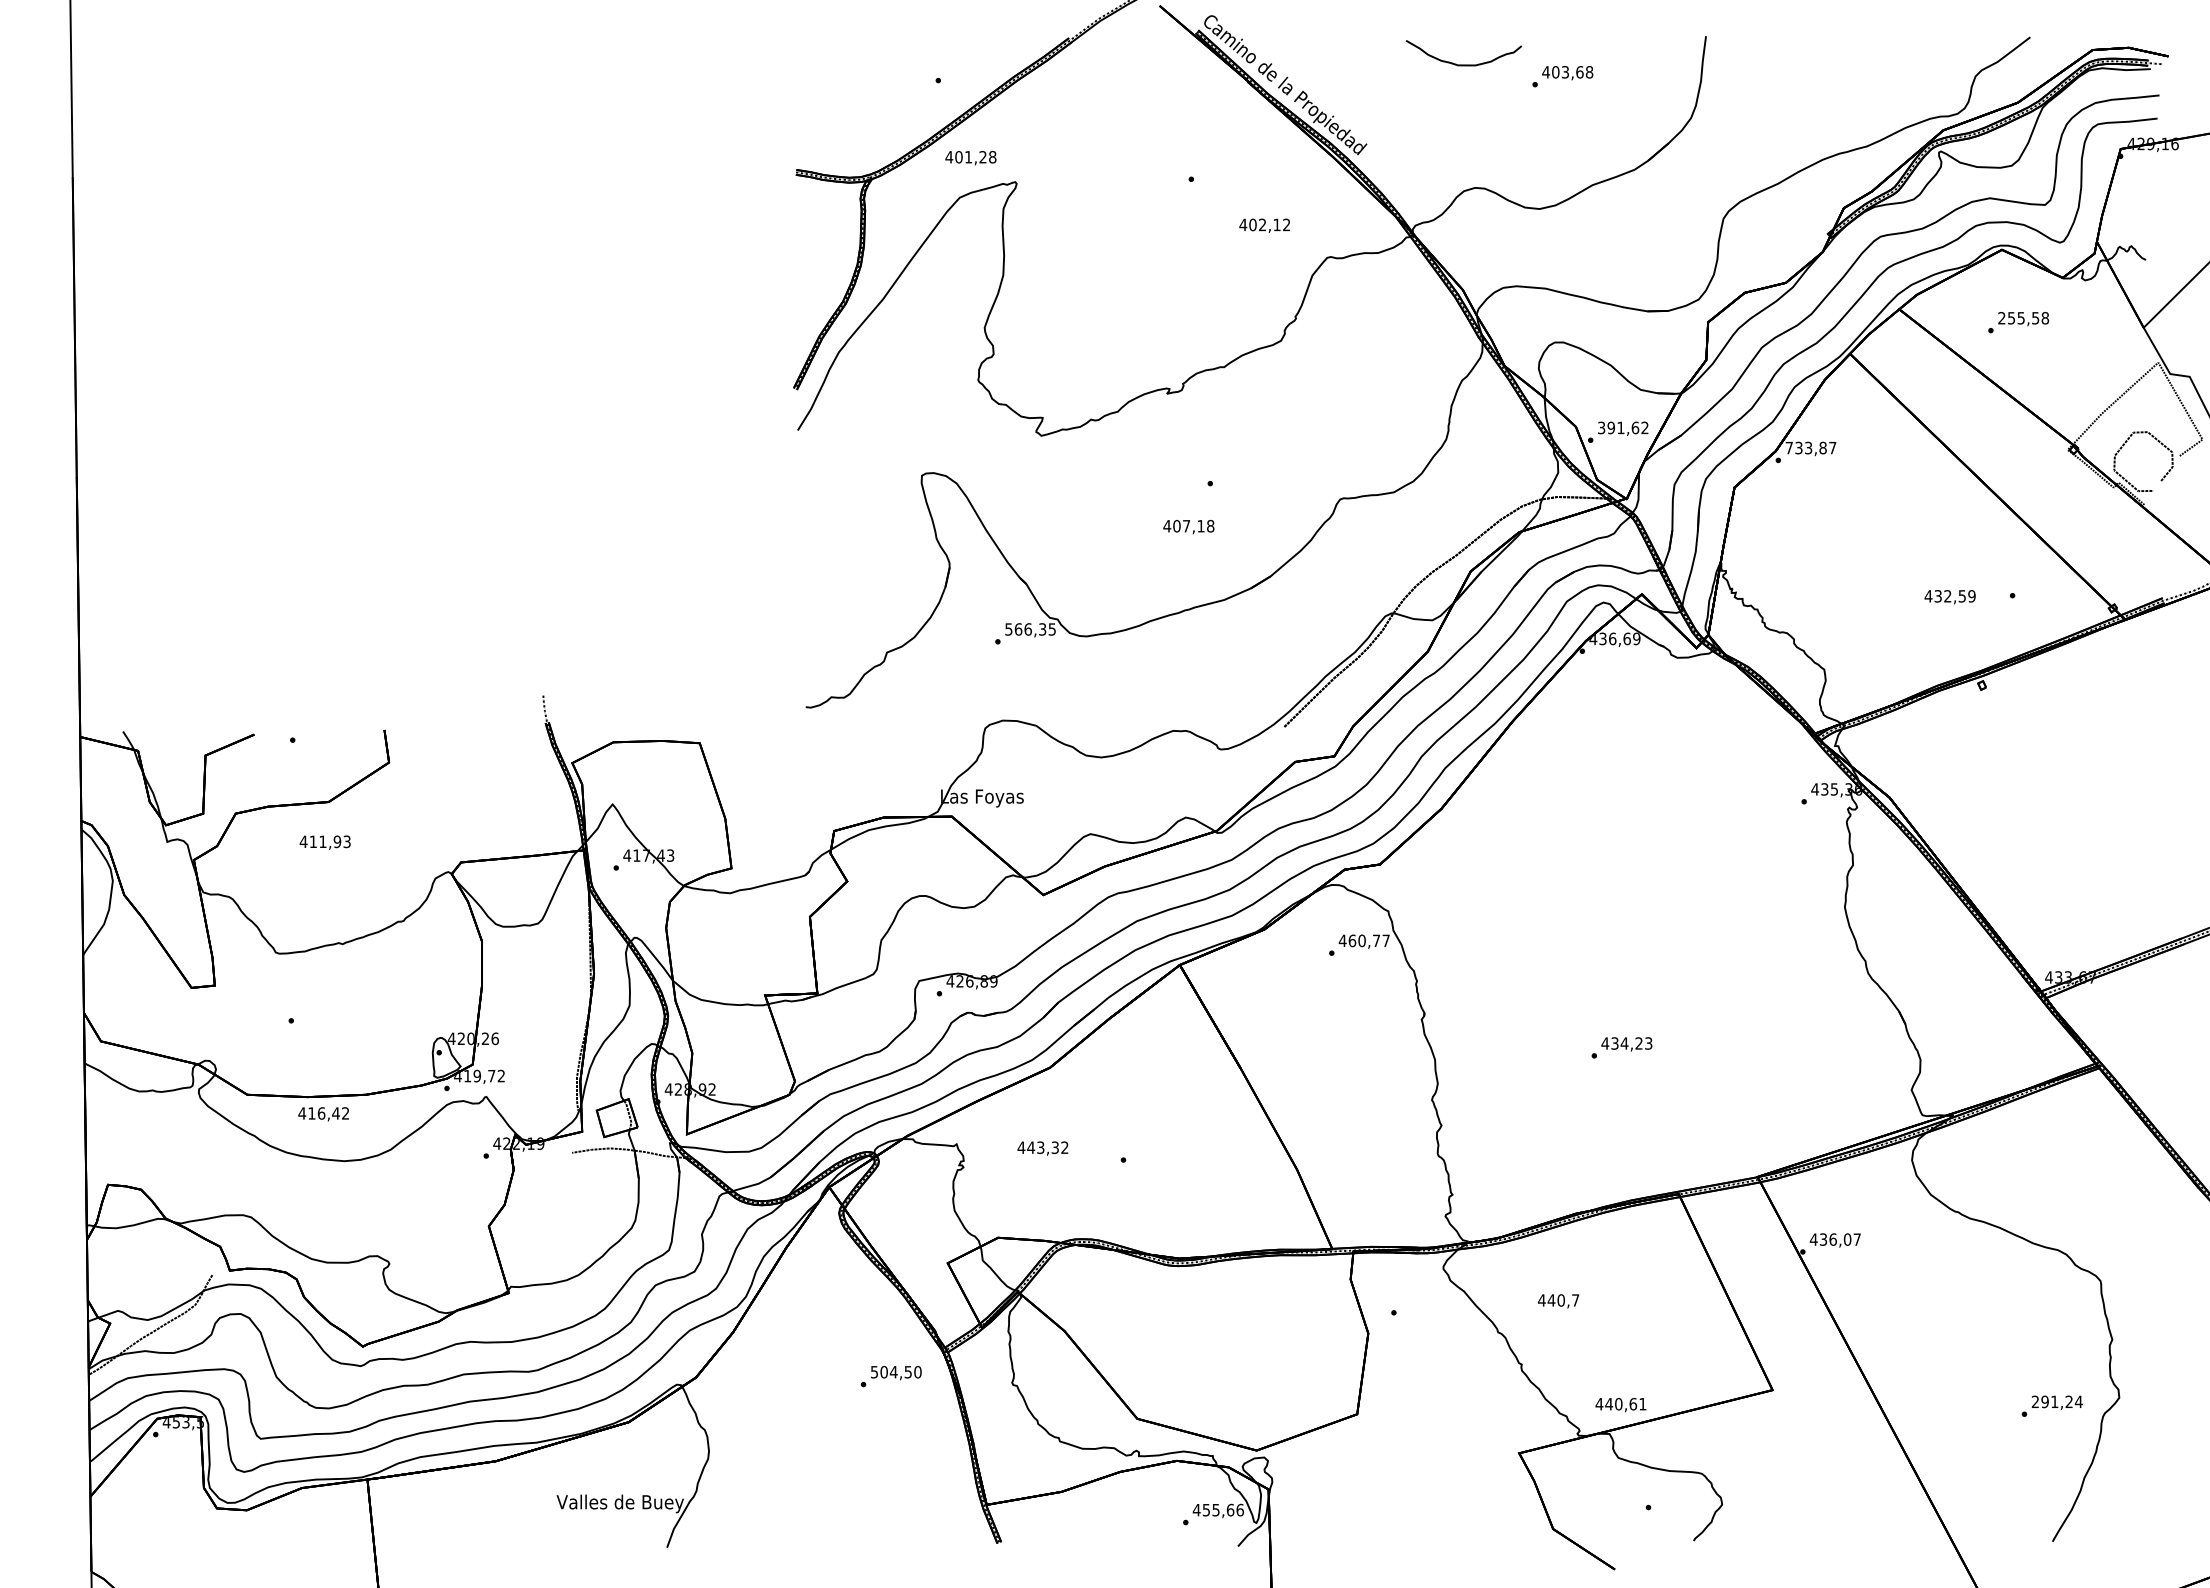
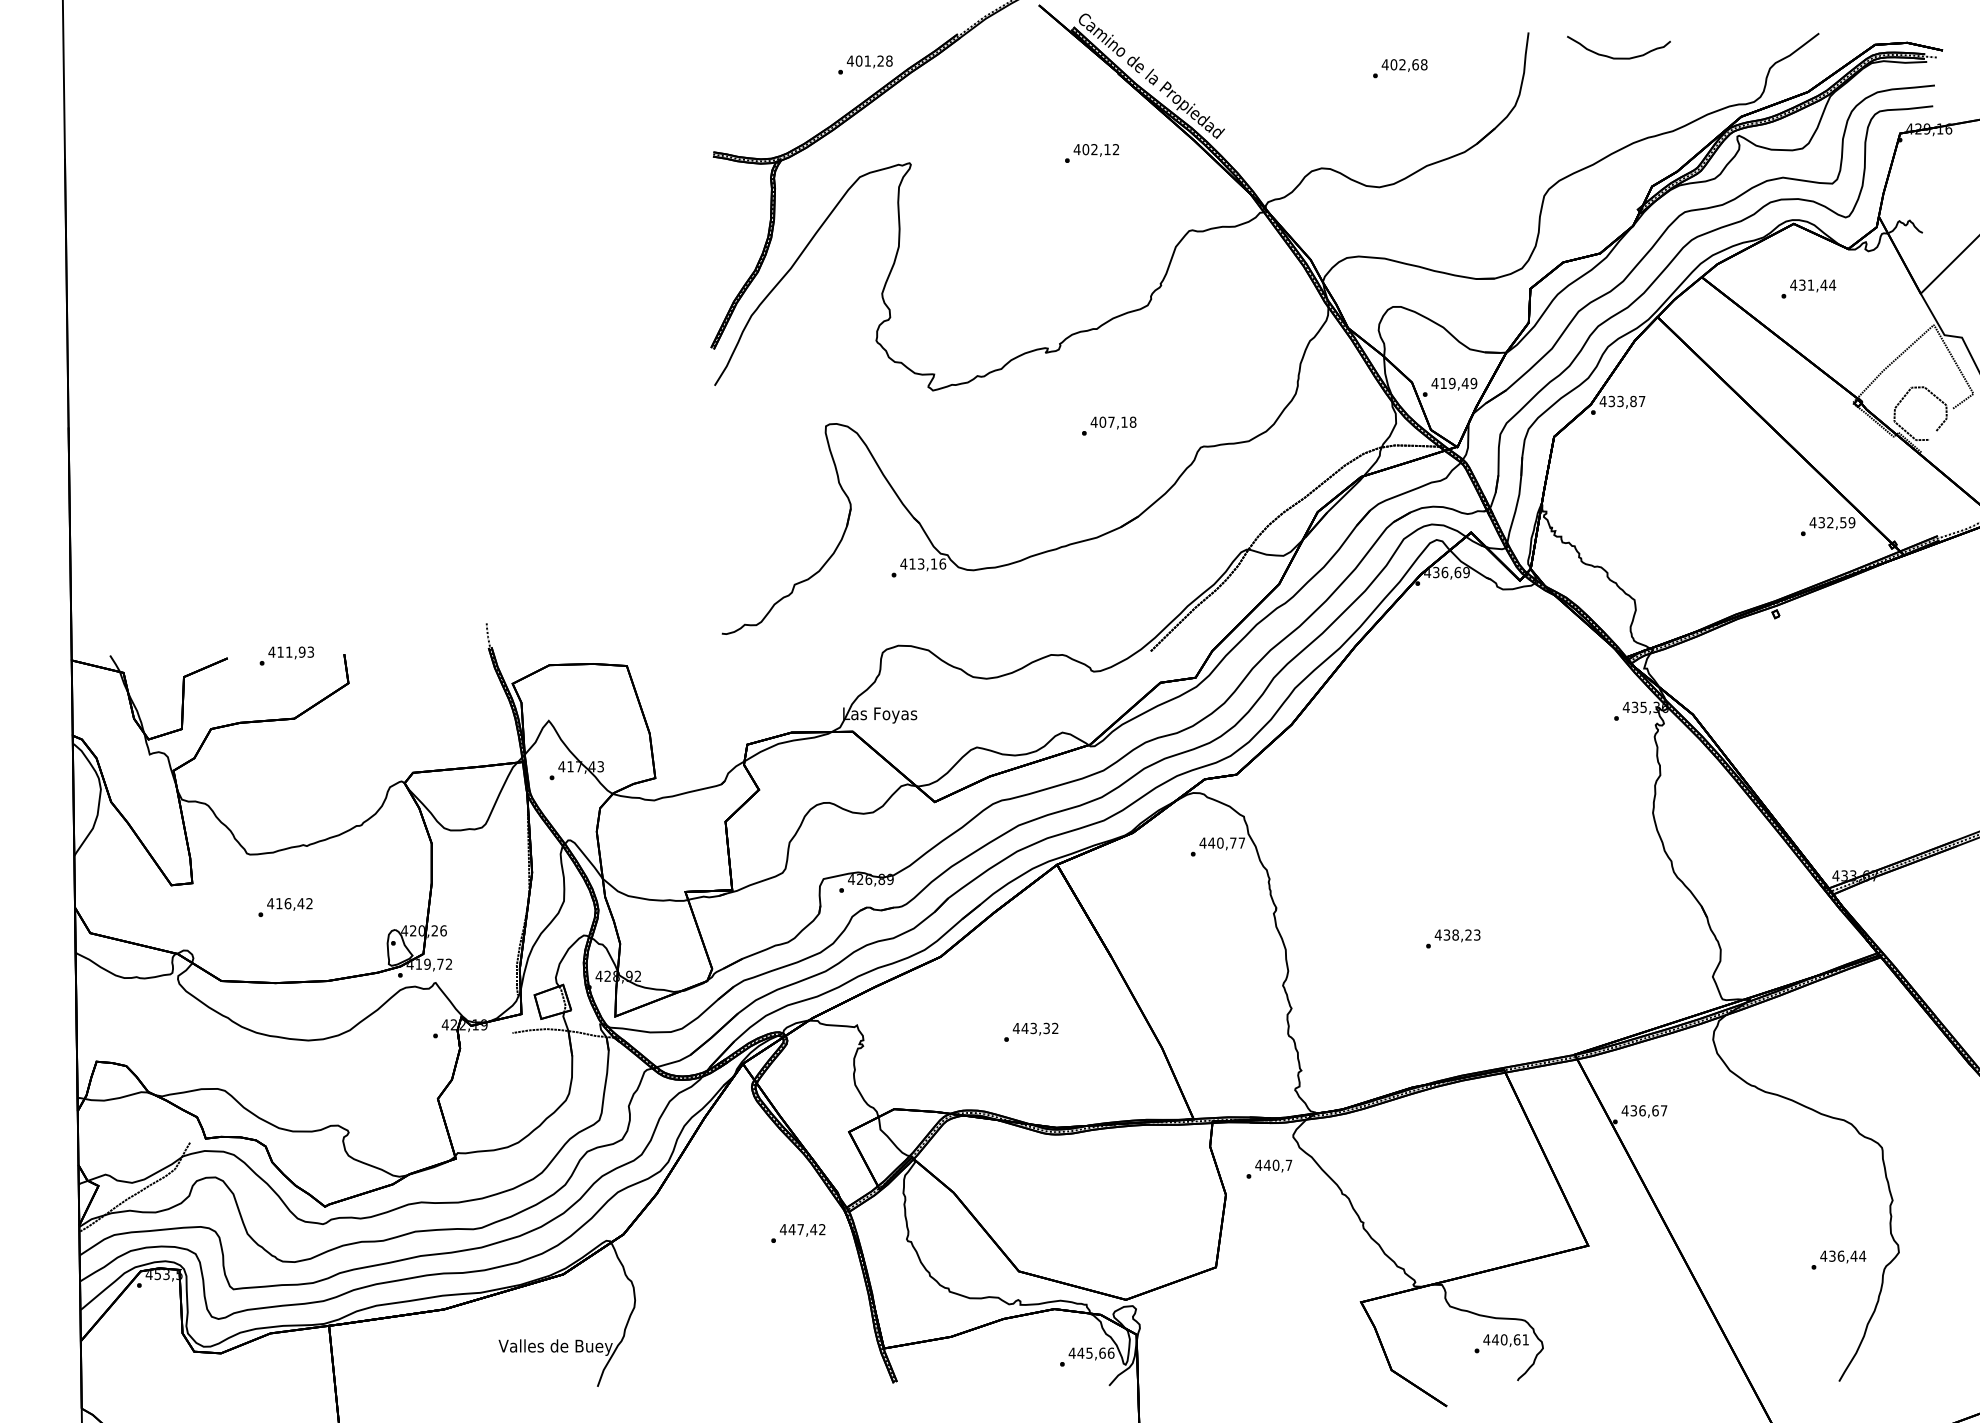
curve: (1463, 64) -> (1618, 57), moved
text: (1564, 72) -> (1401, 64), 403,68 -> 402,68
text: (970, 158) -> (869, 62), moved
text: (1264, 225) -> (1096, 150), moved
text: (2023, 318) -> (1813, 285), 255,58 -> 431,44
text: (1622, 427) -> (1453, 383), 391,62 -> 419,49
text: (1789, 448) -> (1603, 401), 733,87 -> 433,87
text: (1188, 527) -> (1113, 423), moved
text: (1949, 597) -> (1831, 523), moved
text: (1030, 629) -> (923, 564), 566,35 -> 413,16
text: (324, 842) -> (290, 652), moved
text: (1352, 940) -> (1211, 842), 460,77 -> 440,77
text: (1624, 1043) -> (1455, 935), 434,23 -> 438,23
text: (323, 1114) -> (289, 904), moved
text: (1042, 1148) -> (1035, 1029), moved
text: (1847, 1239) -> (1655, 1110), 436,07 -> 436,67
text: (1558, 1301) -> (1273, 1166), moved
text: (895, 1371) -> (802, 1228), 504,50 -> 447,42
text: (2052, 1401) -> (1839, 1255), 291,24 -> 436,44
text: (1620, 1405) -> (1505, 1341), moved
text: (1206, 1510) -> (1080, 1353), 455,66 -> 445,66

